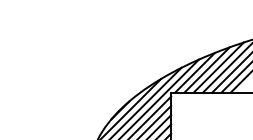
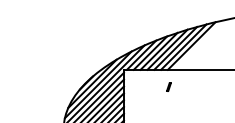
part: (231, 115) -> (168, 86), added

